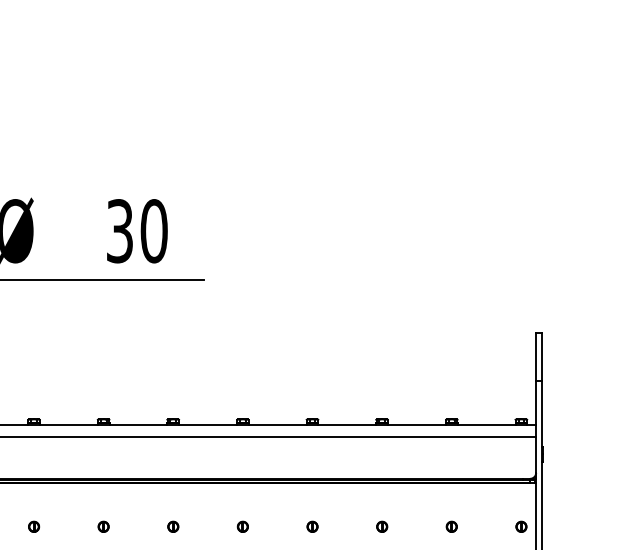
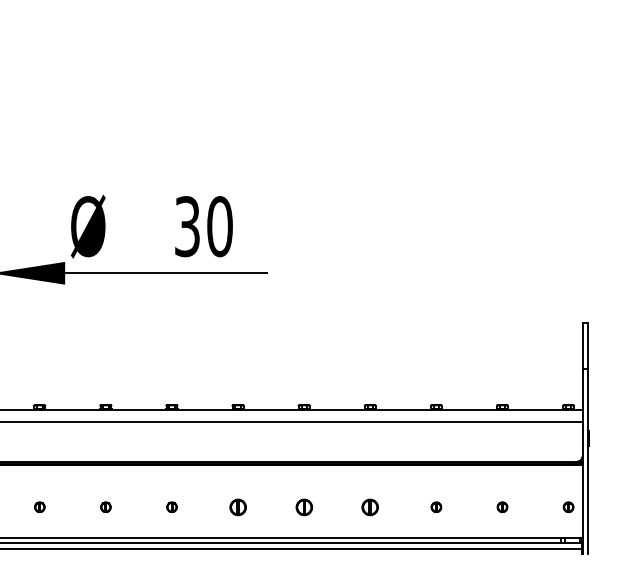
part: (172, 526) -> (237, 506), size x1.6
part: (242, 526) -> (303, 506), size x1.6
part: (312, 526) -> (370, 506), size x1.6

